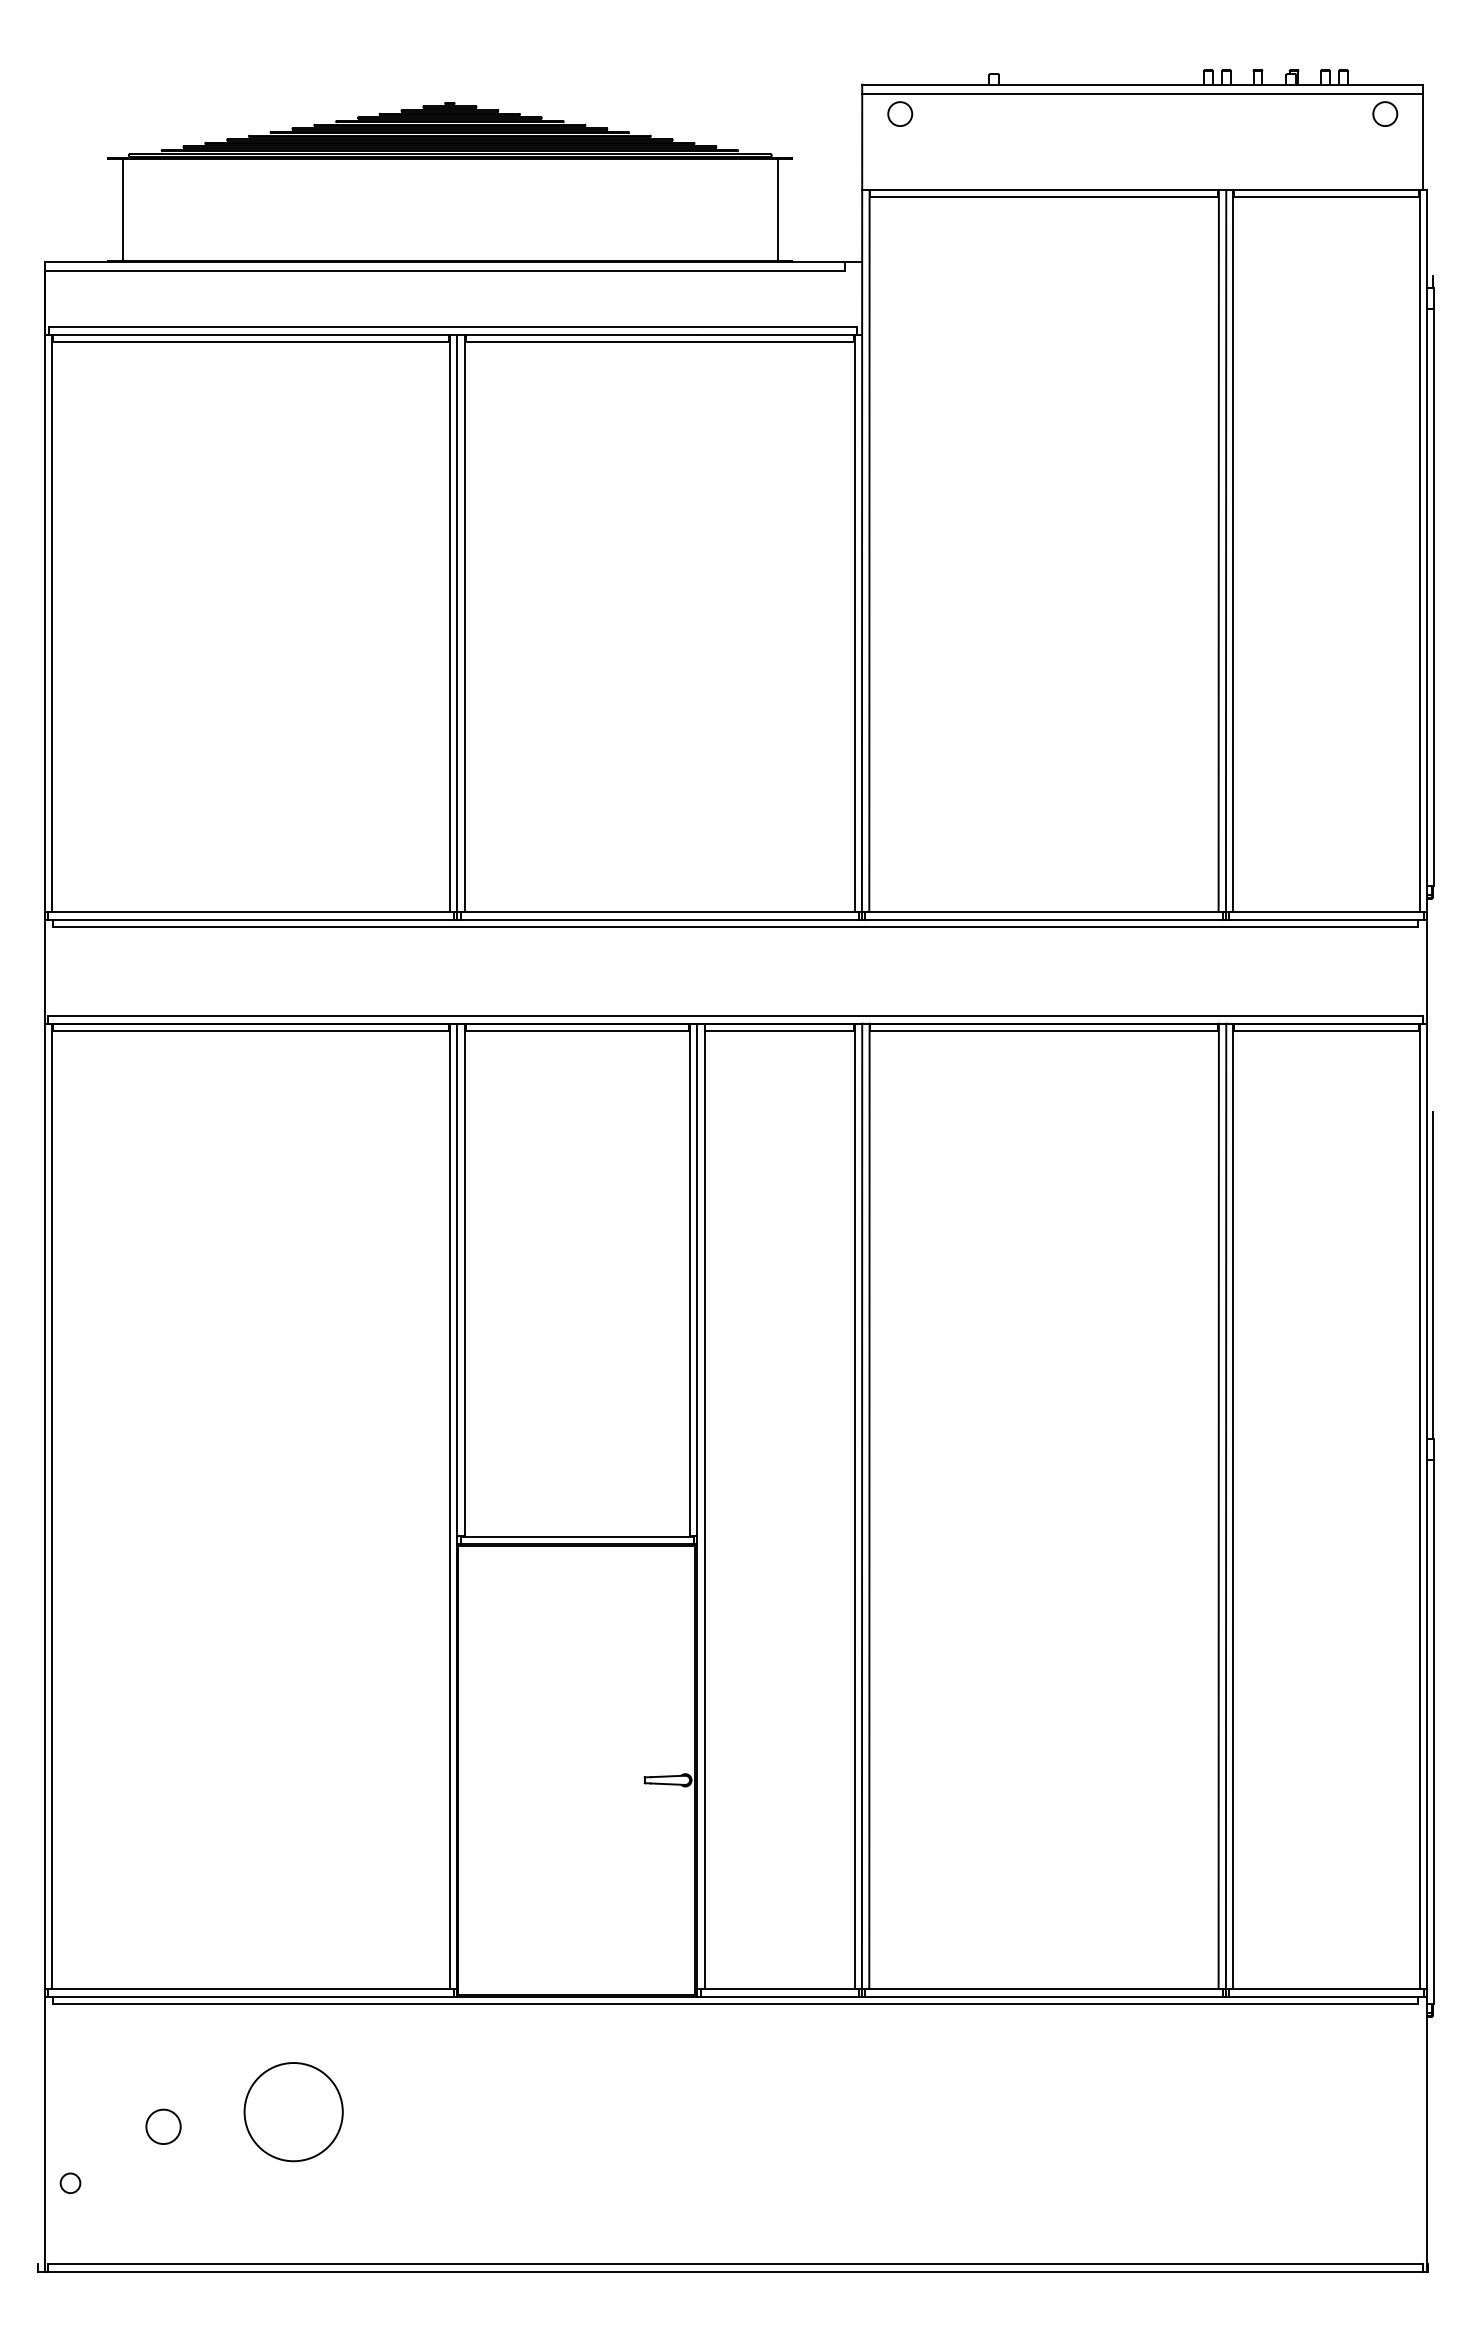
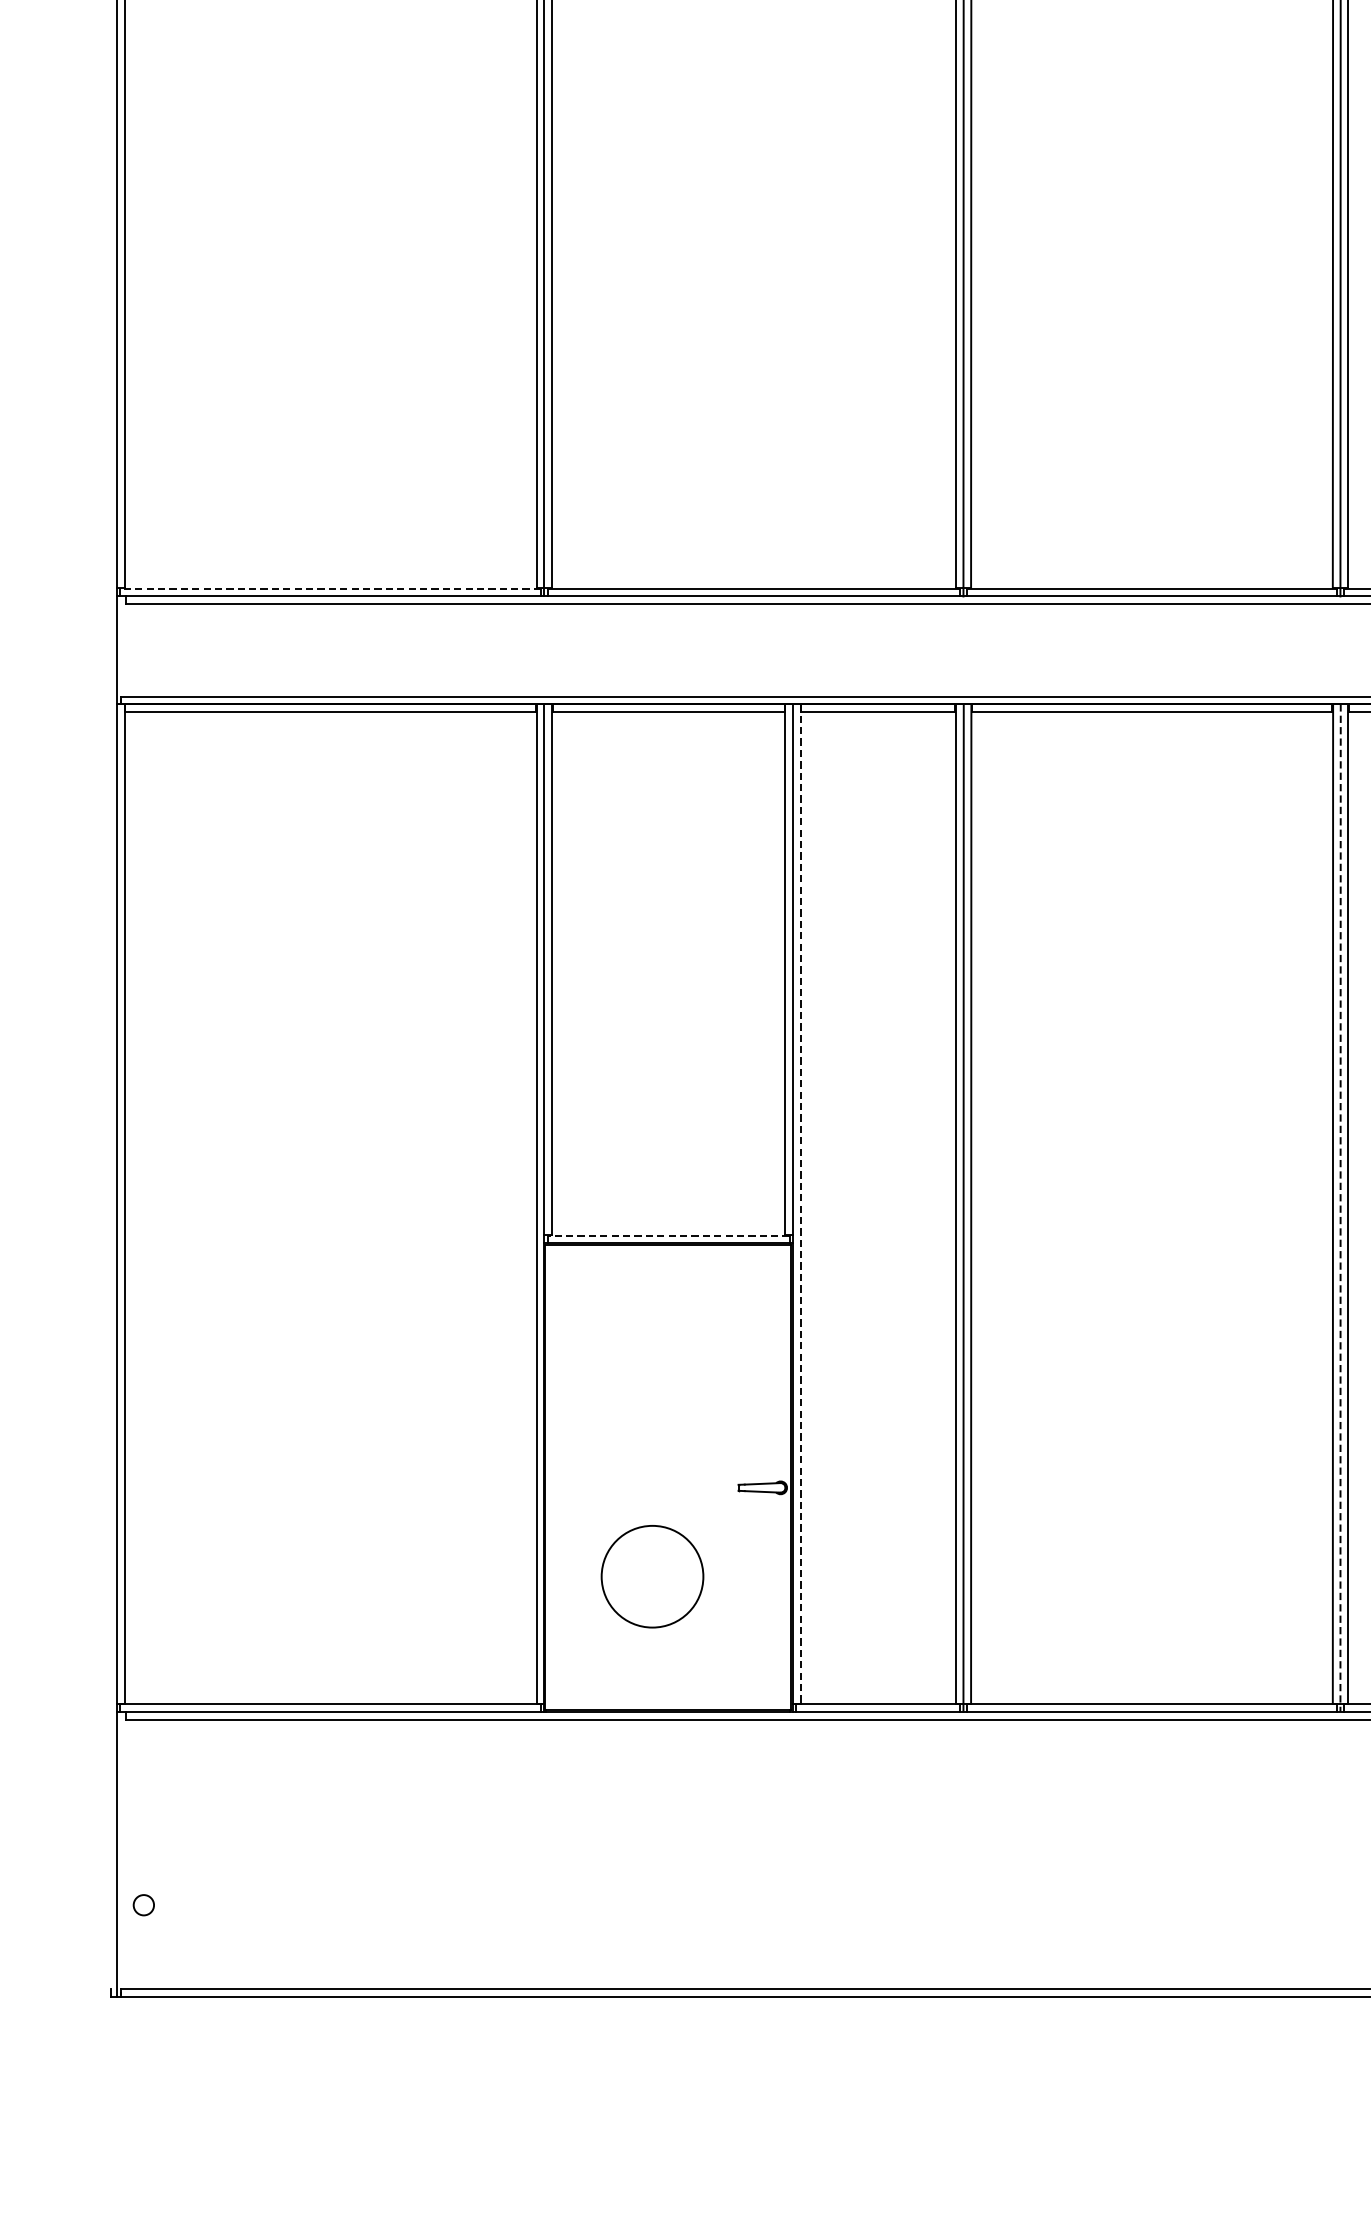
line: (250, 912) -> (330, 589), solid -> dashed
line: (704, 1506) -> (800, 1204), solid -> dashed
line: (1226, 1510) -> (1340, 1208), solid -> dashed
line: (577, 1536) -> (668, 1235), solid -> dashed
circle: (293, 2112) -> (652, 1577), moved
circle: (163, 2126) -> (240, 1846), removed

